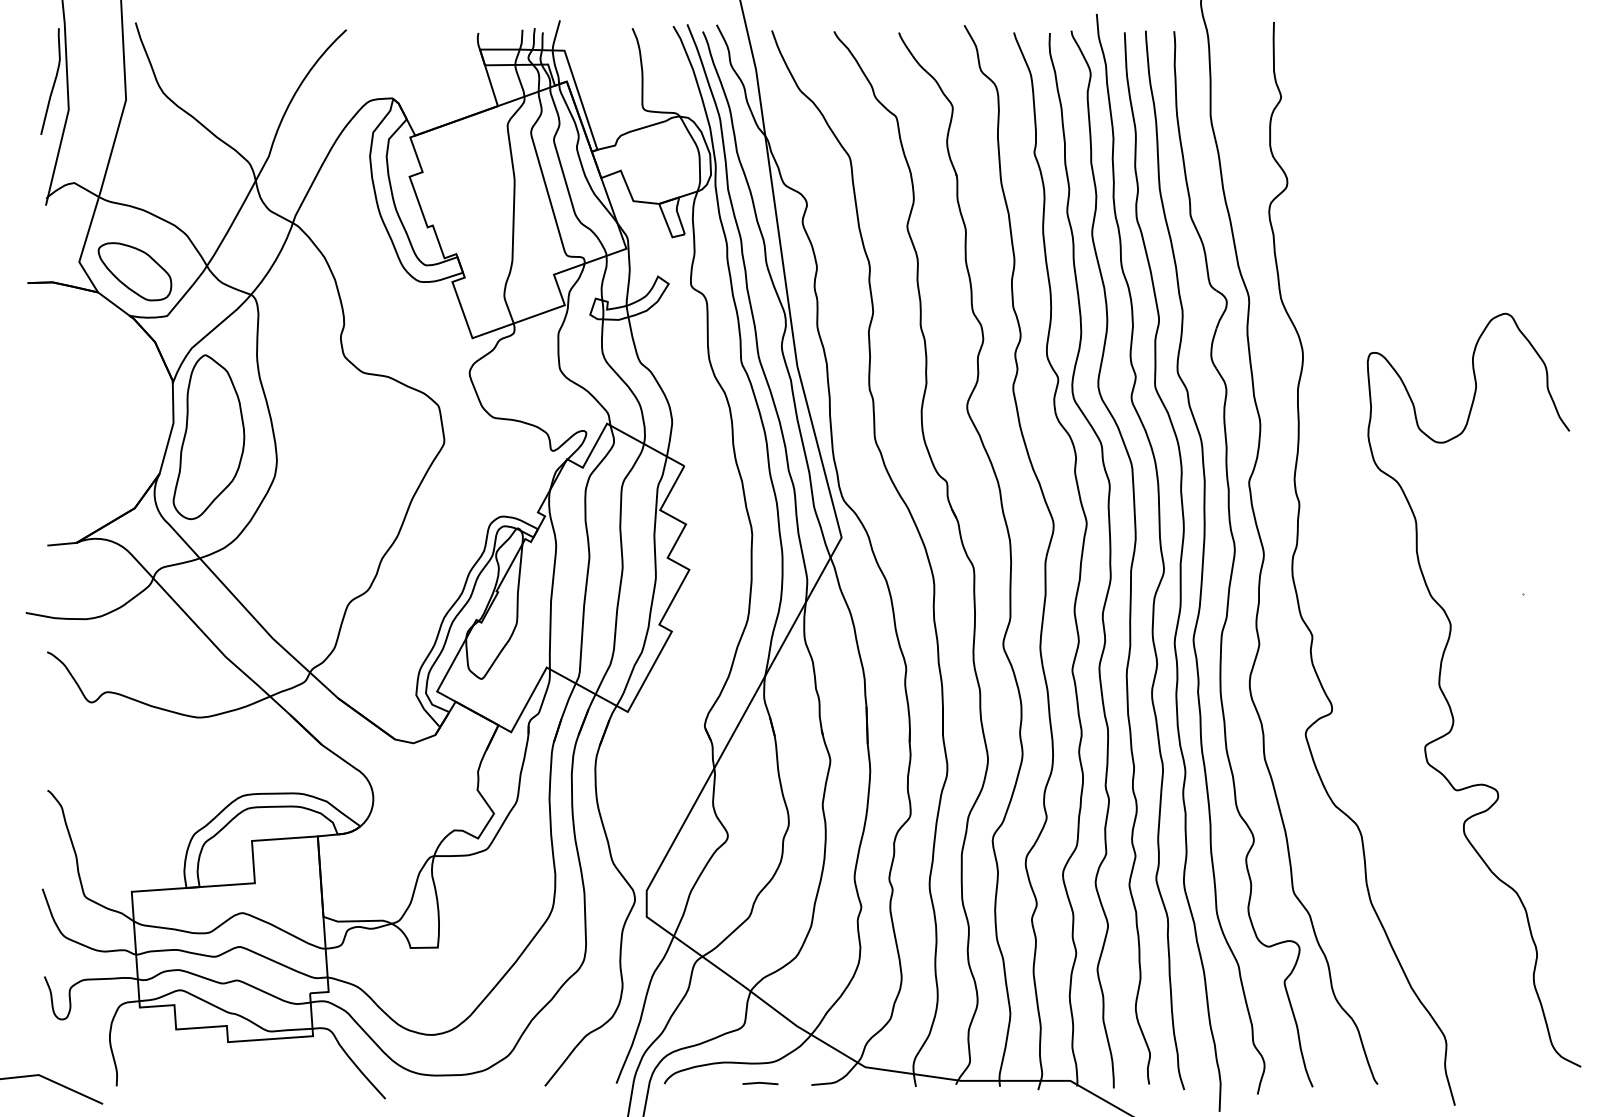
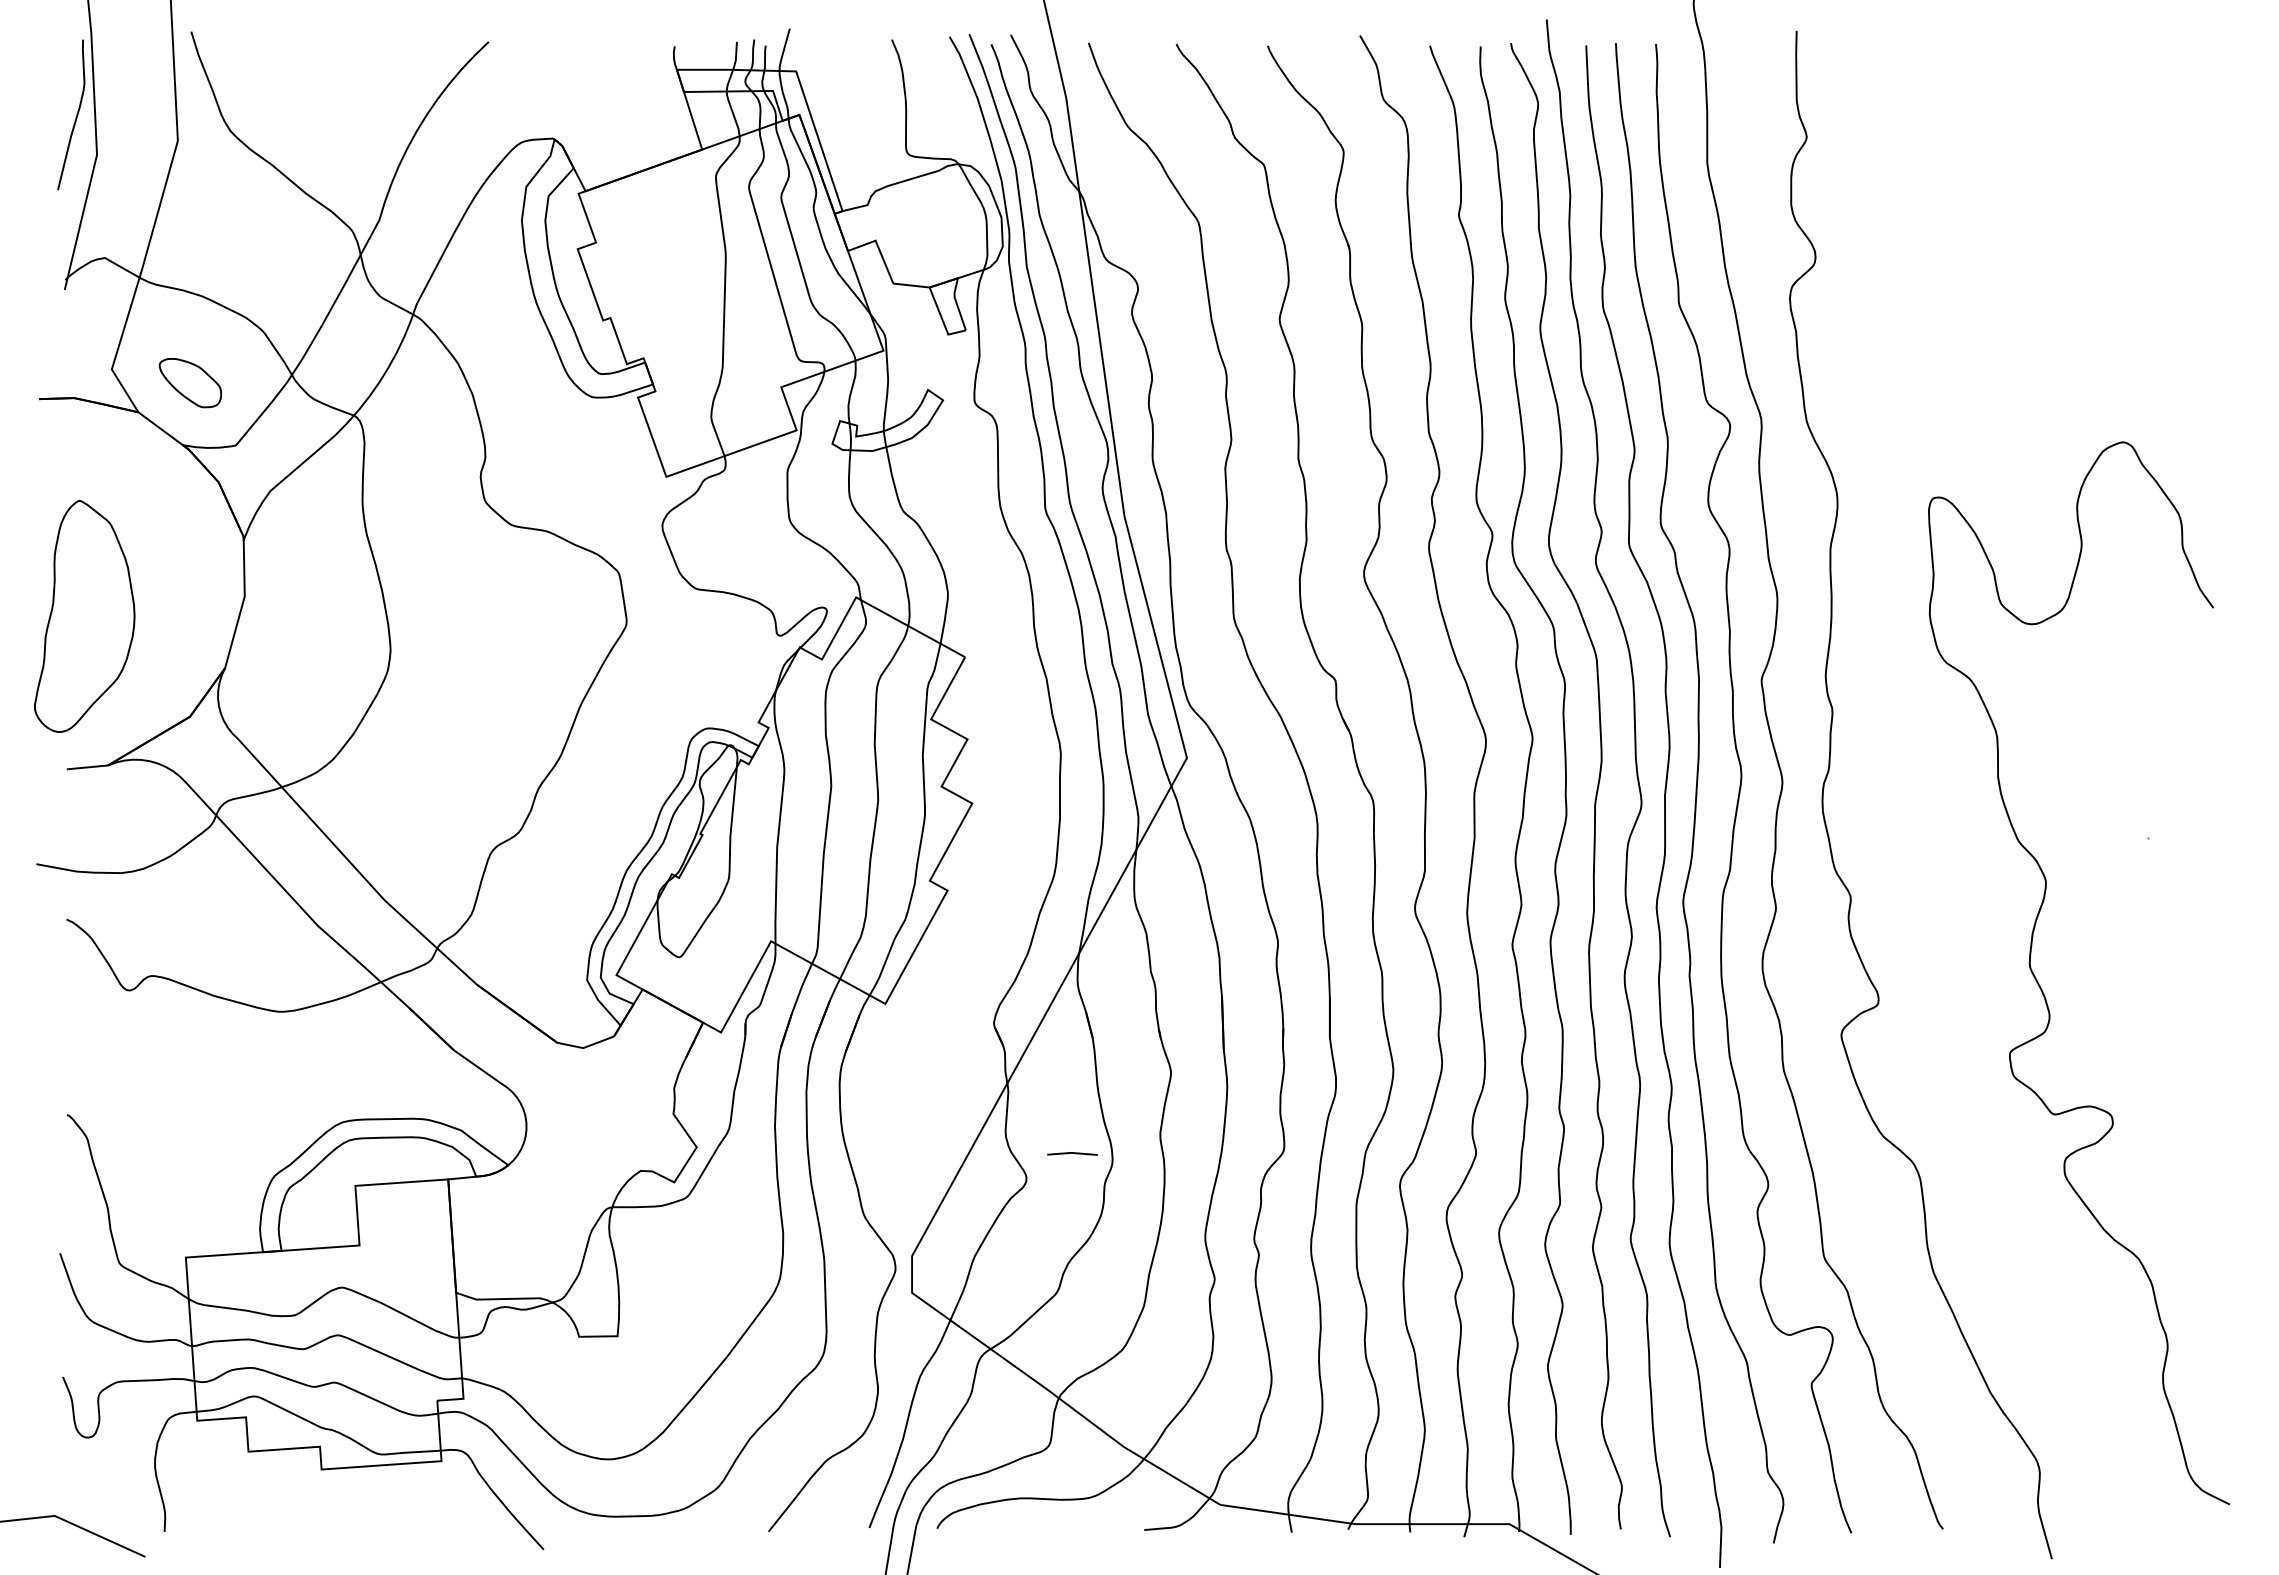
part: (135, 271) -> (190, 382), size x0.6
part: (208, 437) -> (84, 616), moved
line: (760, 1083) -> (1072, 1153), moved

